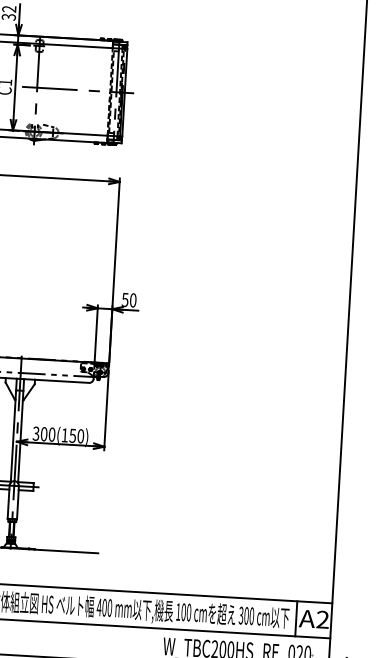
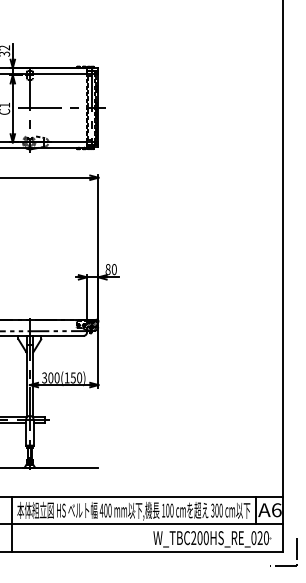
text: (124, 299) -> (107, 269), 50 -> 80
text: (322, 620) -> (276, 510), A2 -> A6

